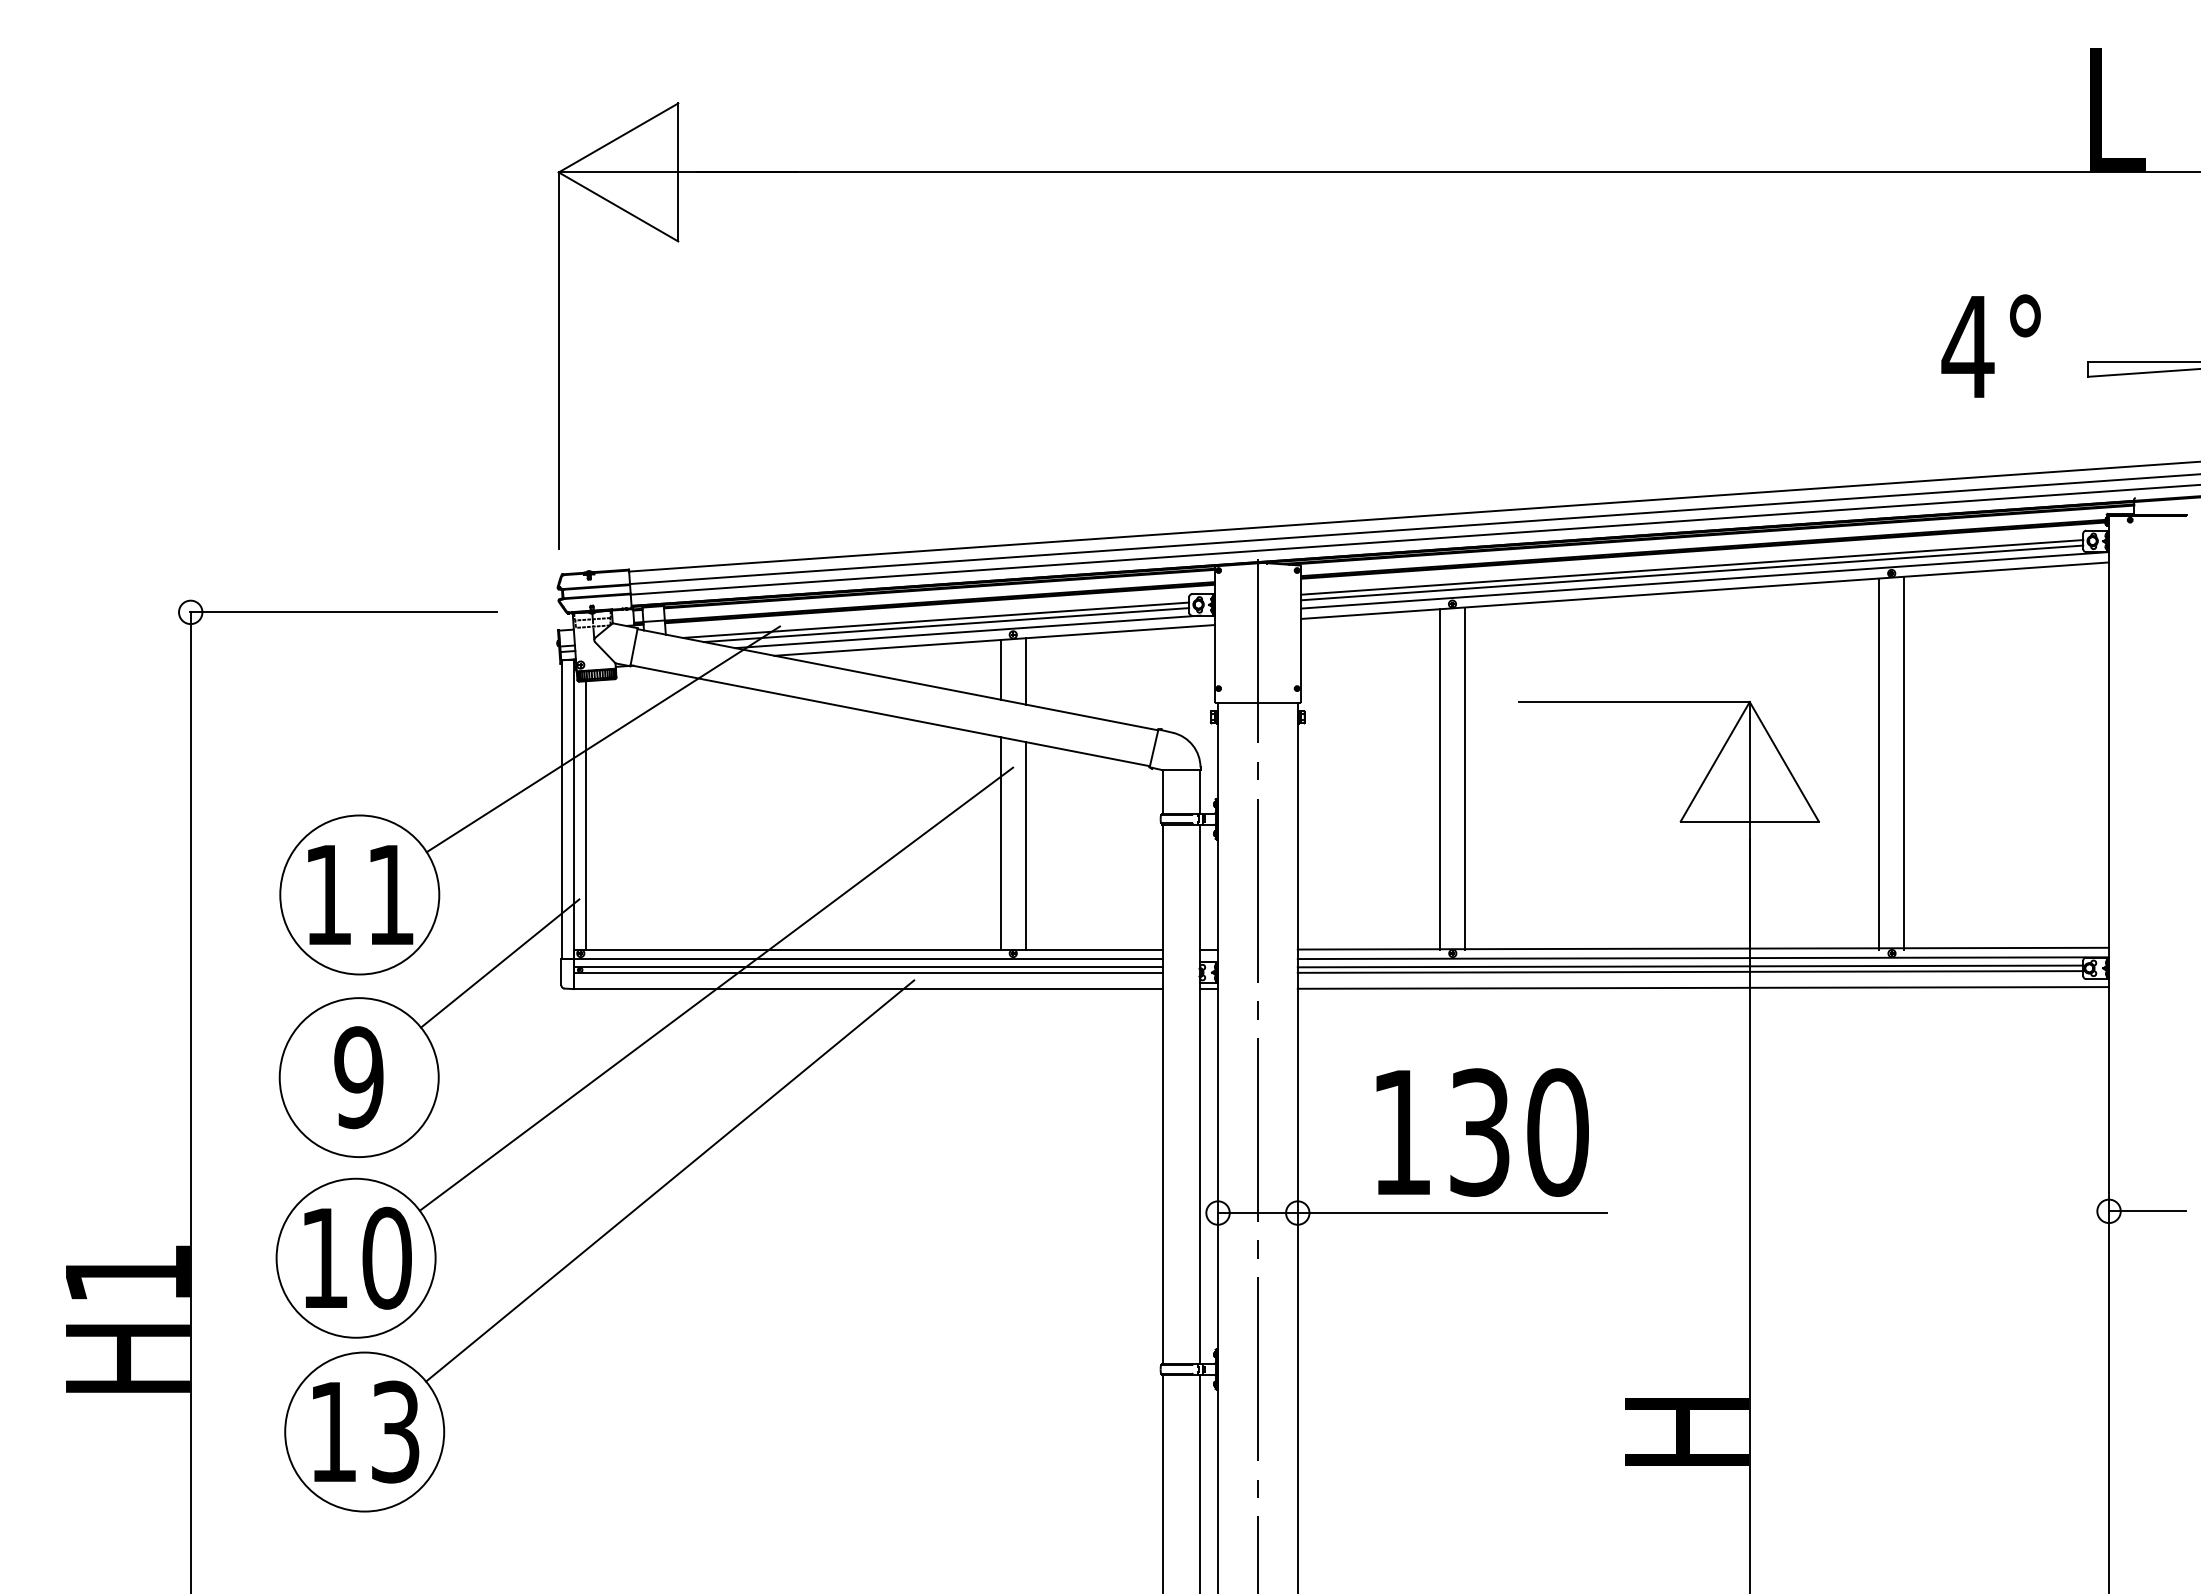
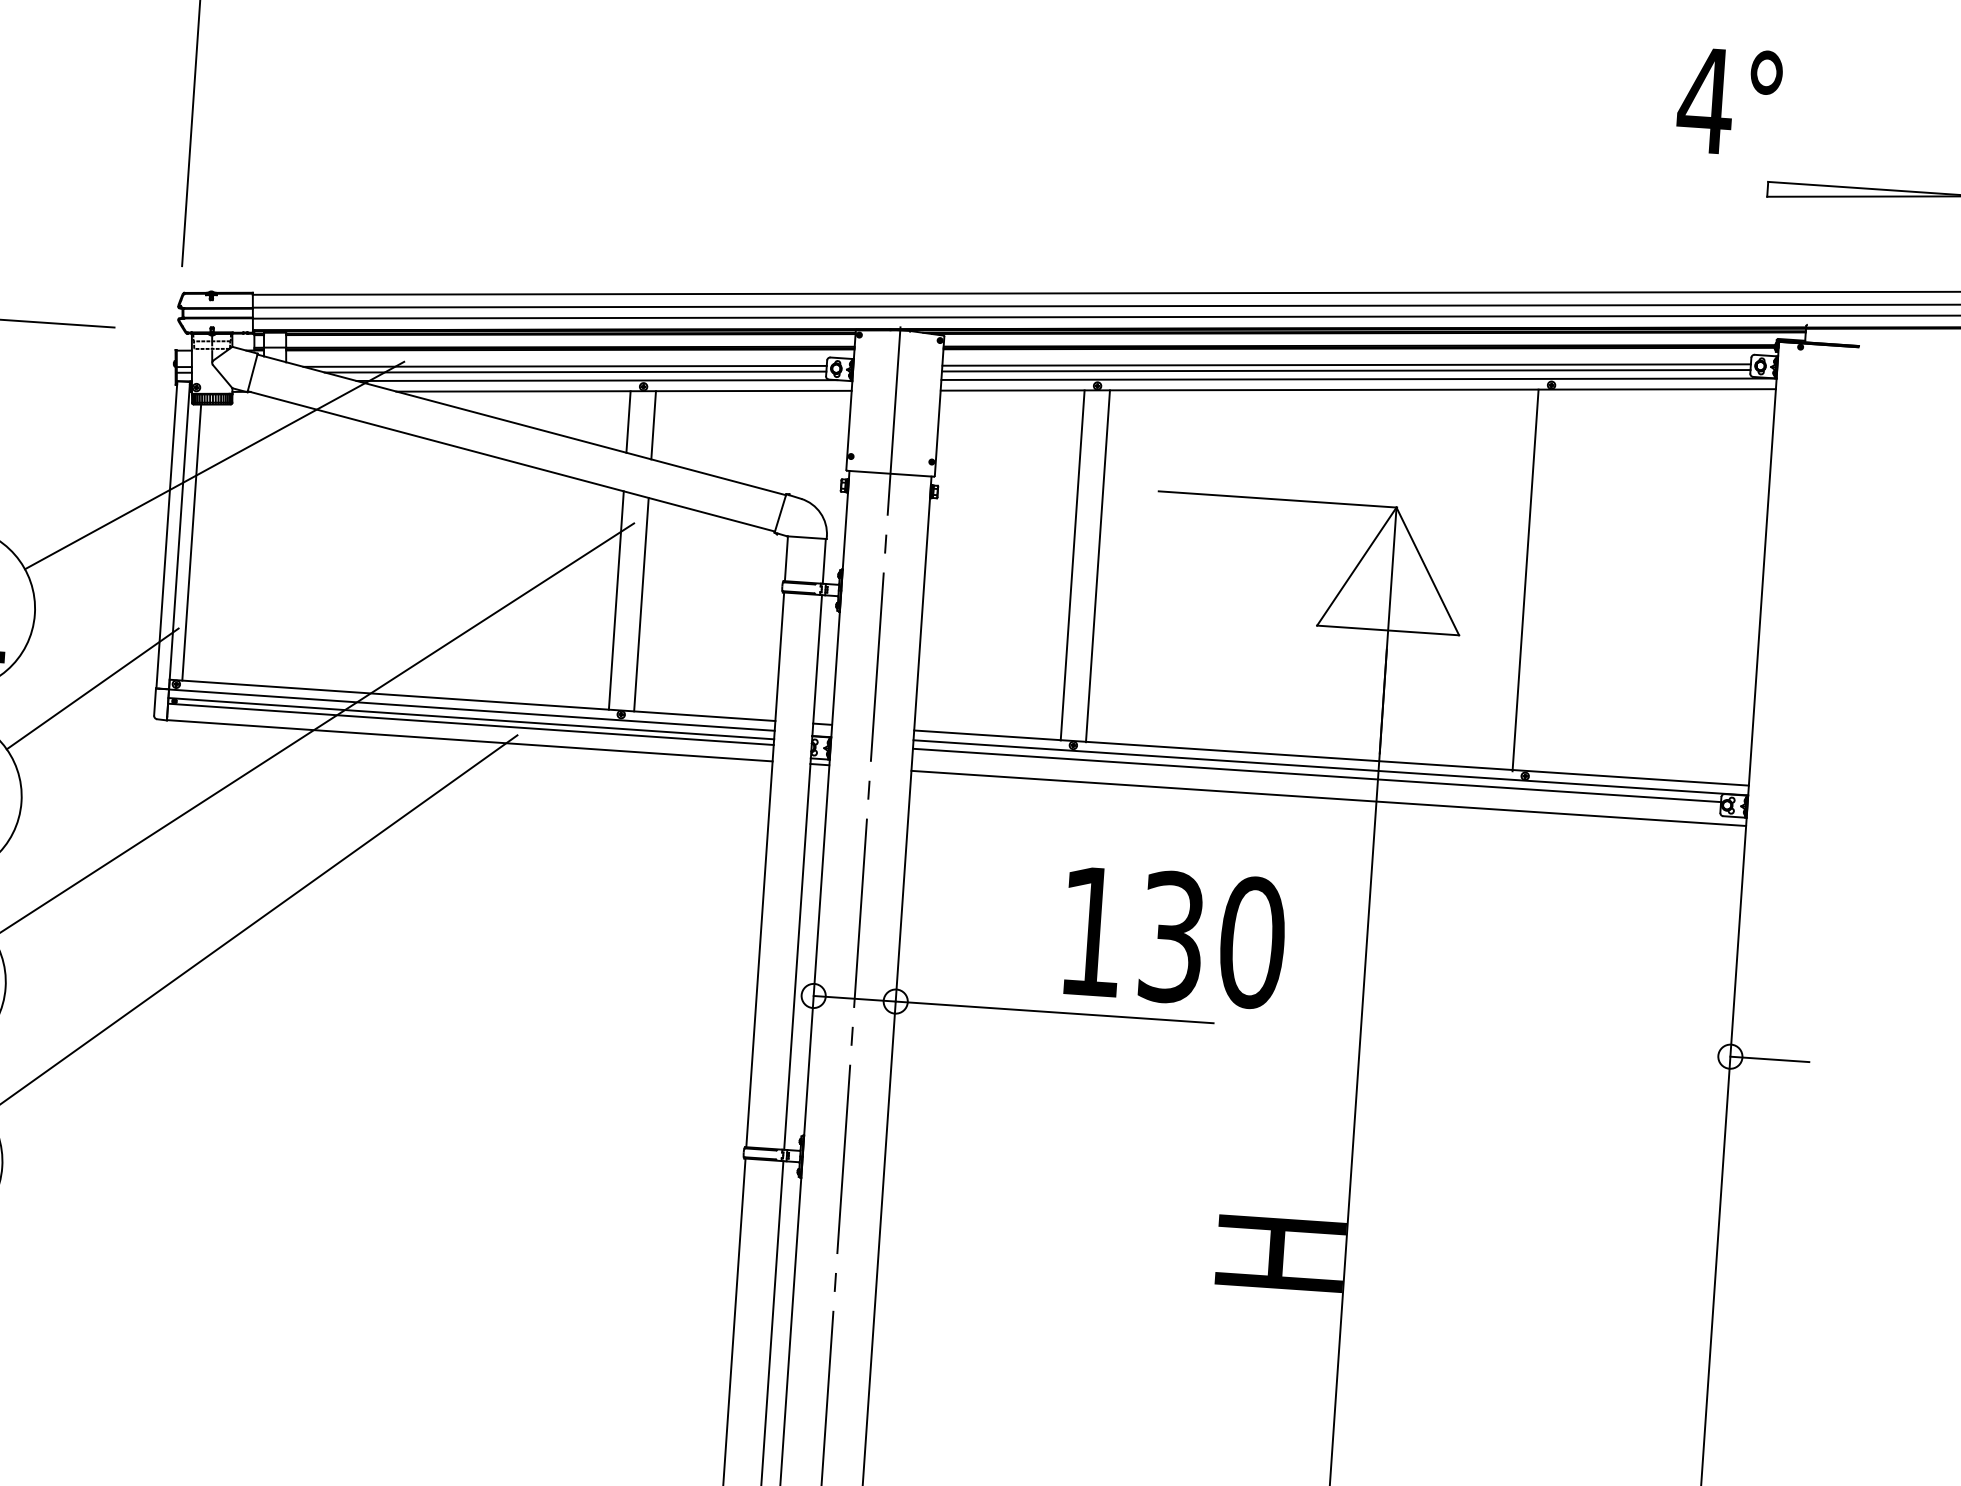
text: (1990, 345) -> (1728, 100), moved
line: (1903, 762) -> (1550, 580), removed
line: (1690, 971) -> (1316, 780), removed
text: (1482, 1132) -> (1174, 937), moved

